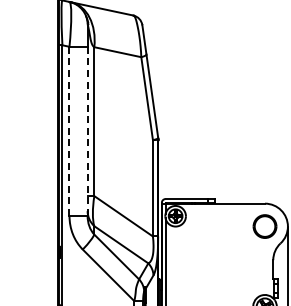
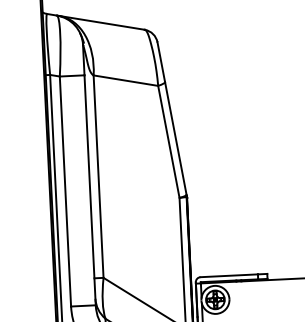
line: (69, 131) -> (65, 191), dashed -> solid
line: (87, 131) -> (89, 190), dashed -> solid

